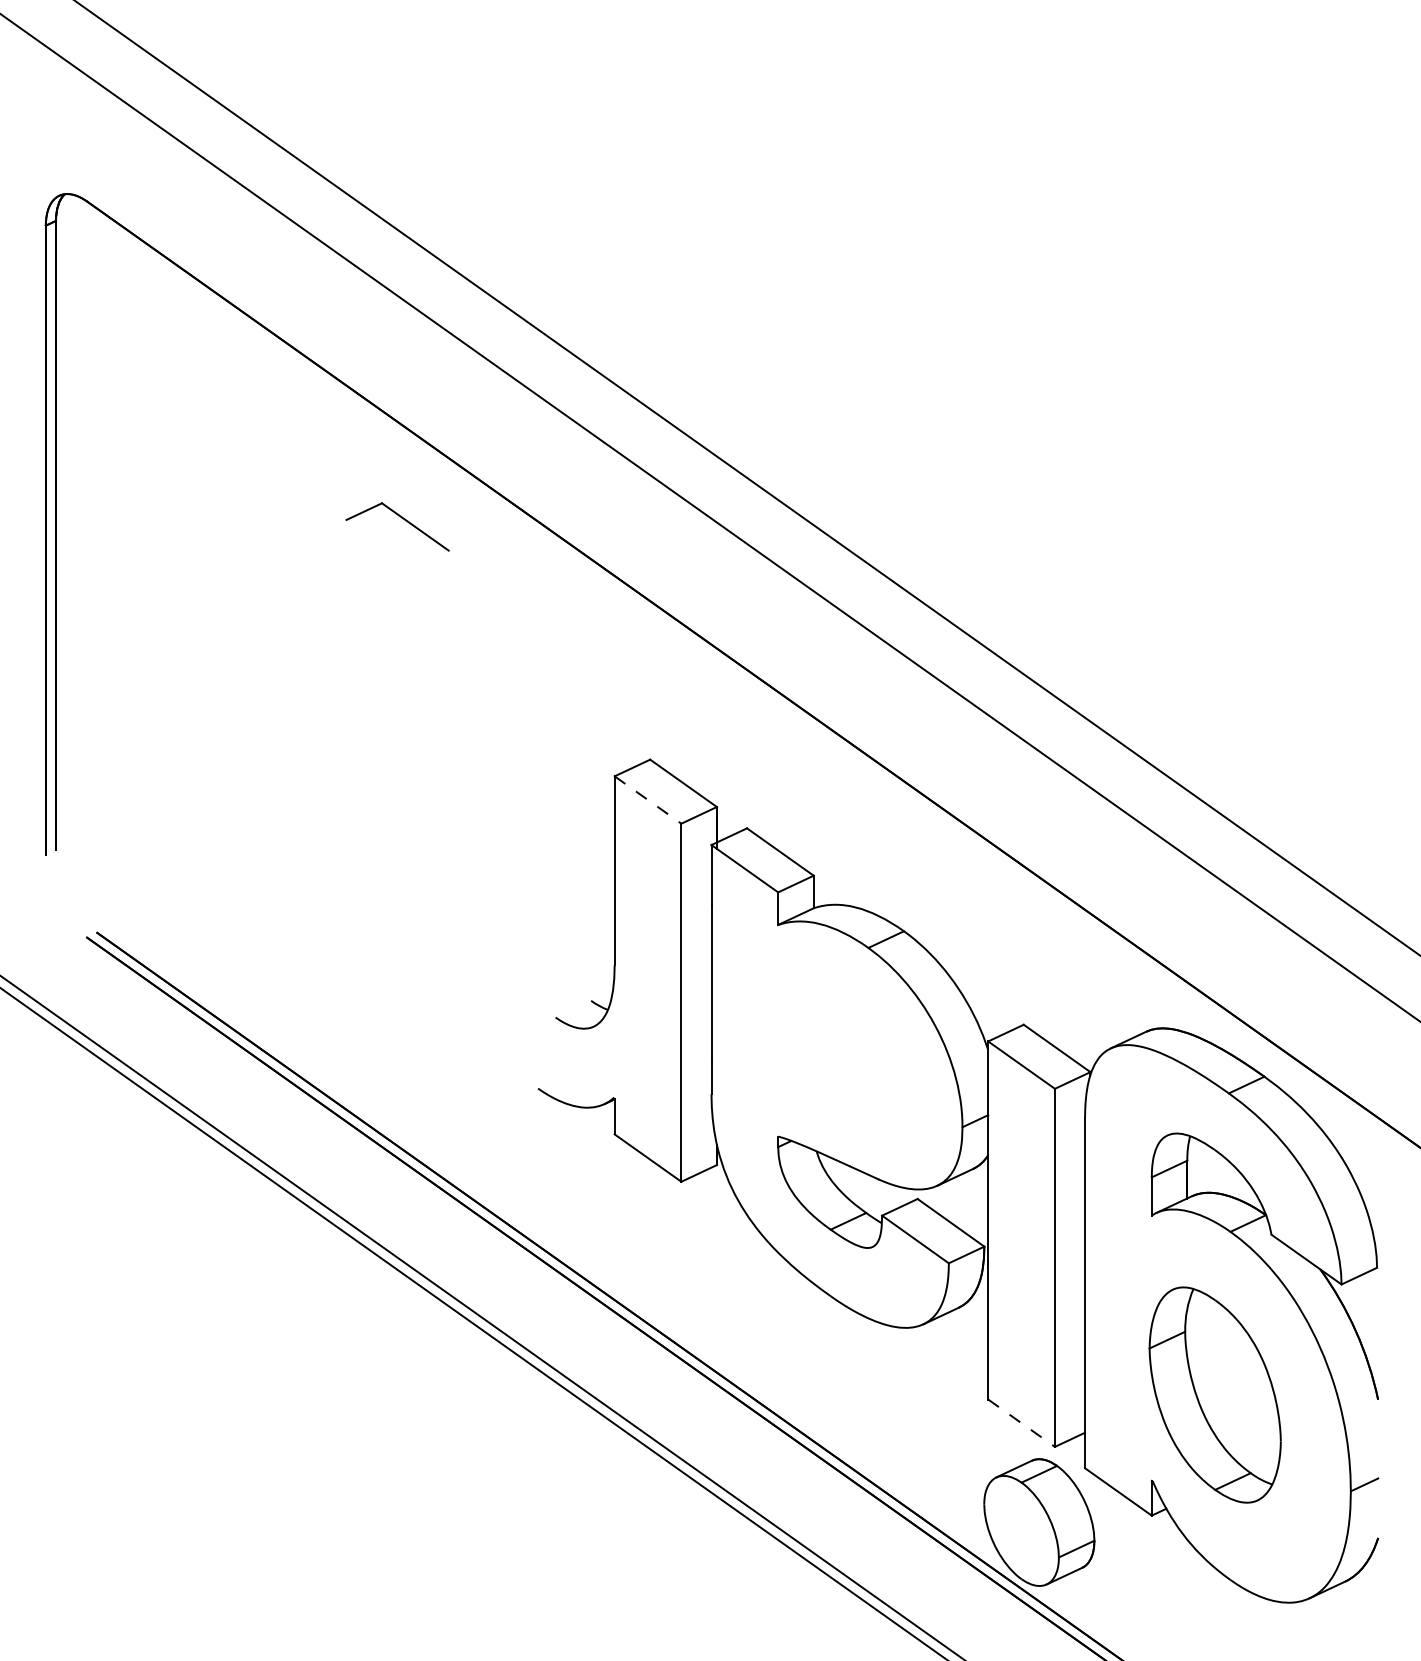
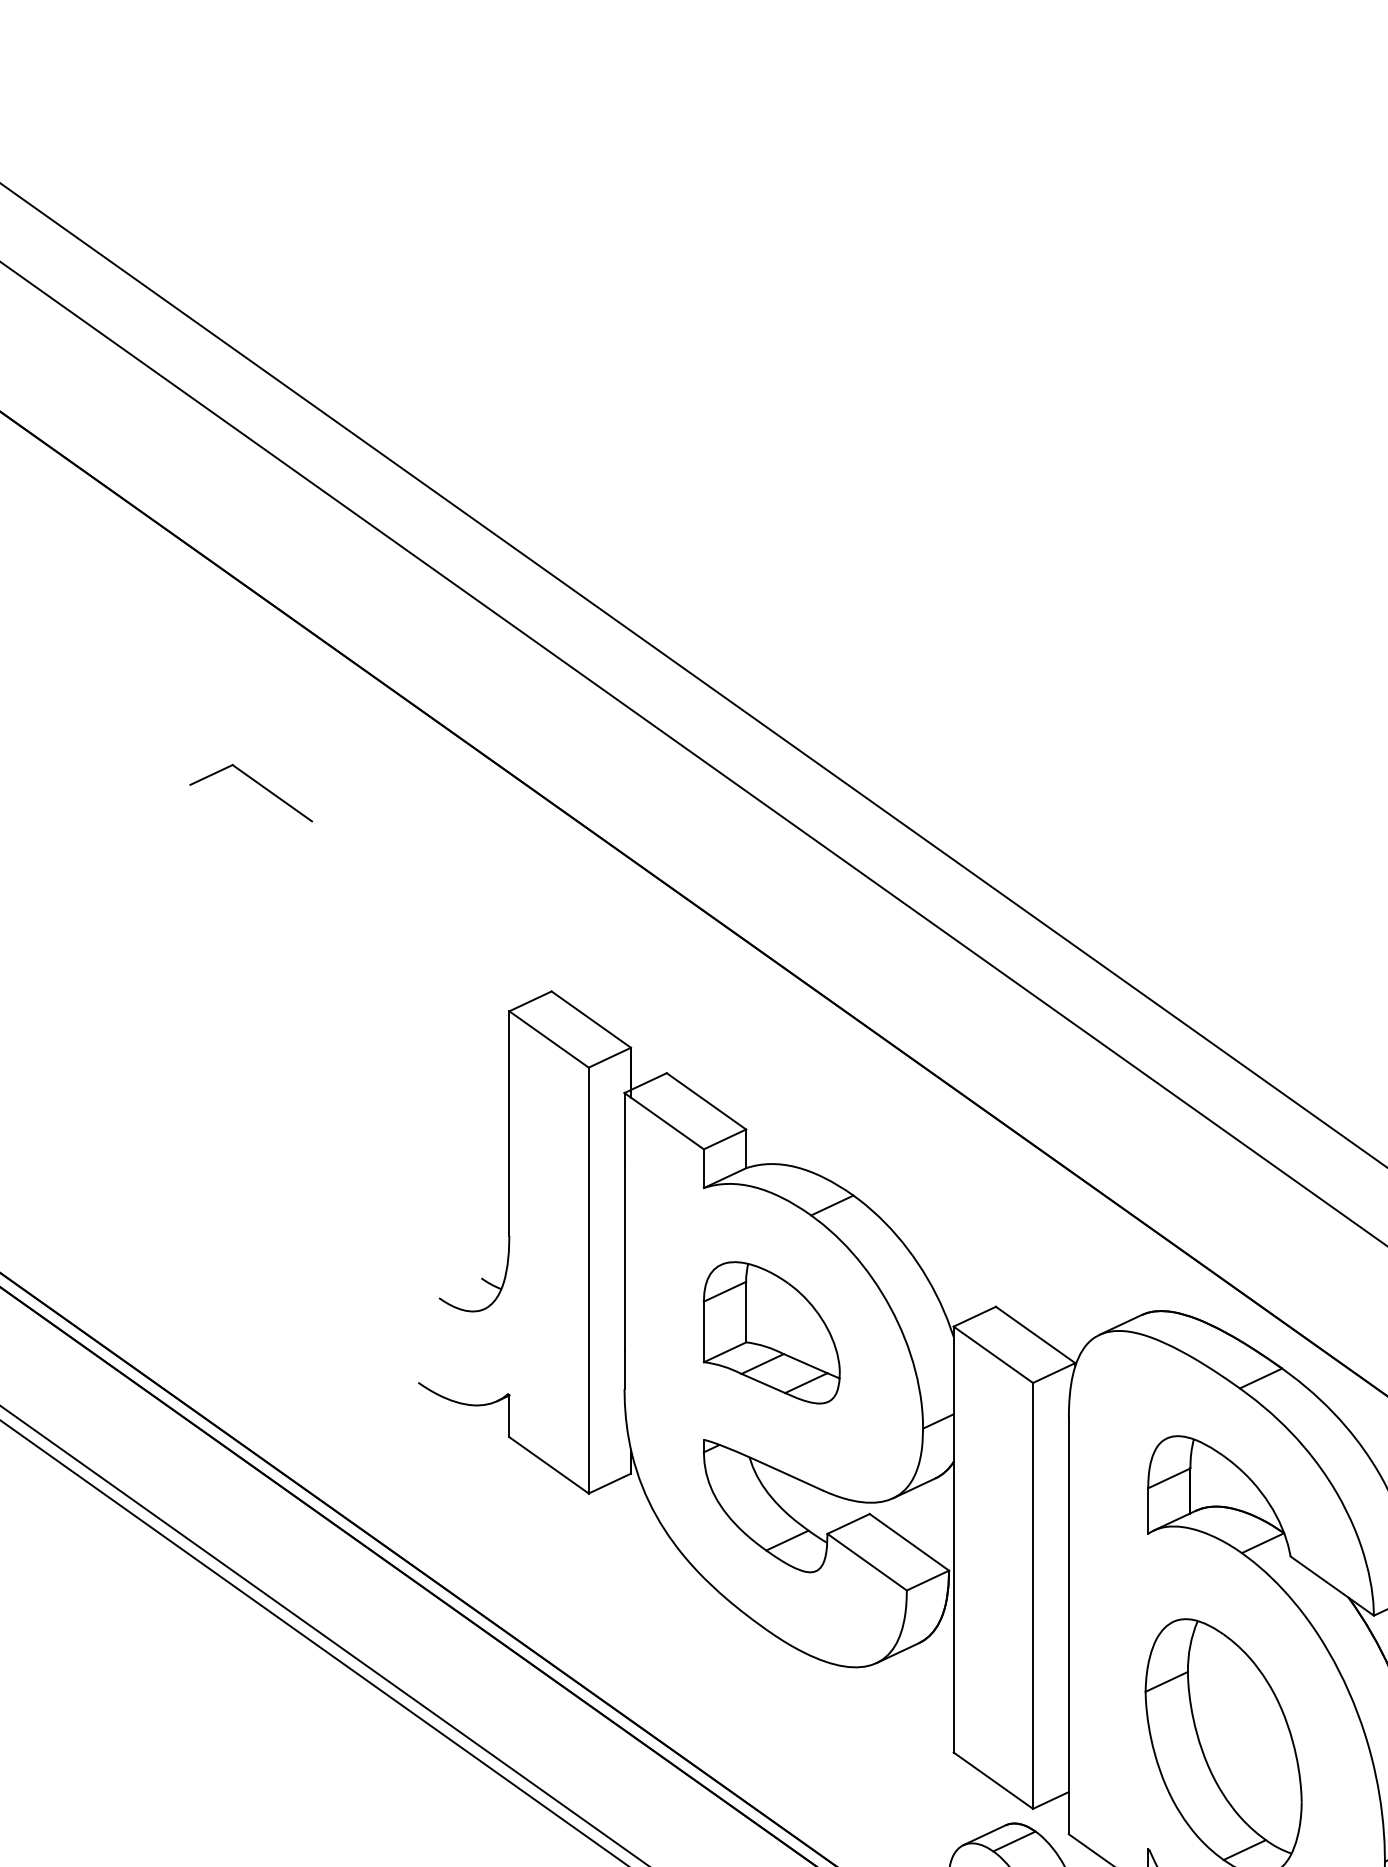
part: (401, 518) -> (255, 783), moved
line: (648, 800) -> (549, 1040), dashed -> solid
part: (835, 1046) -> (772, 1332), added
line: (1021, 1423) -> (993, 1781), dashed -> solid

